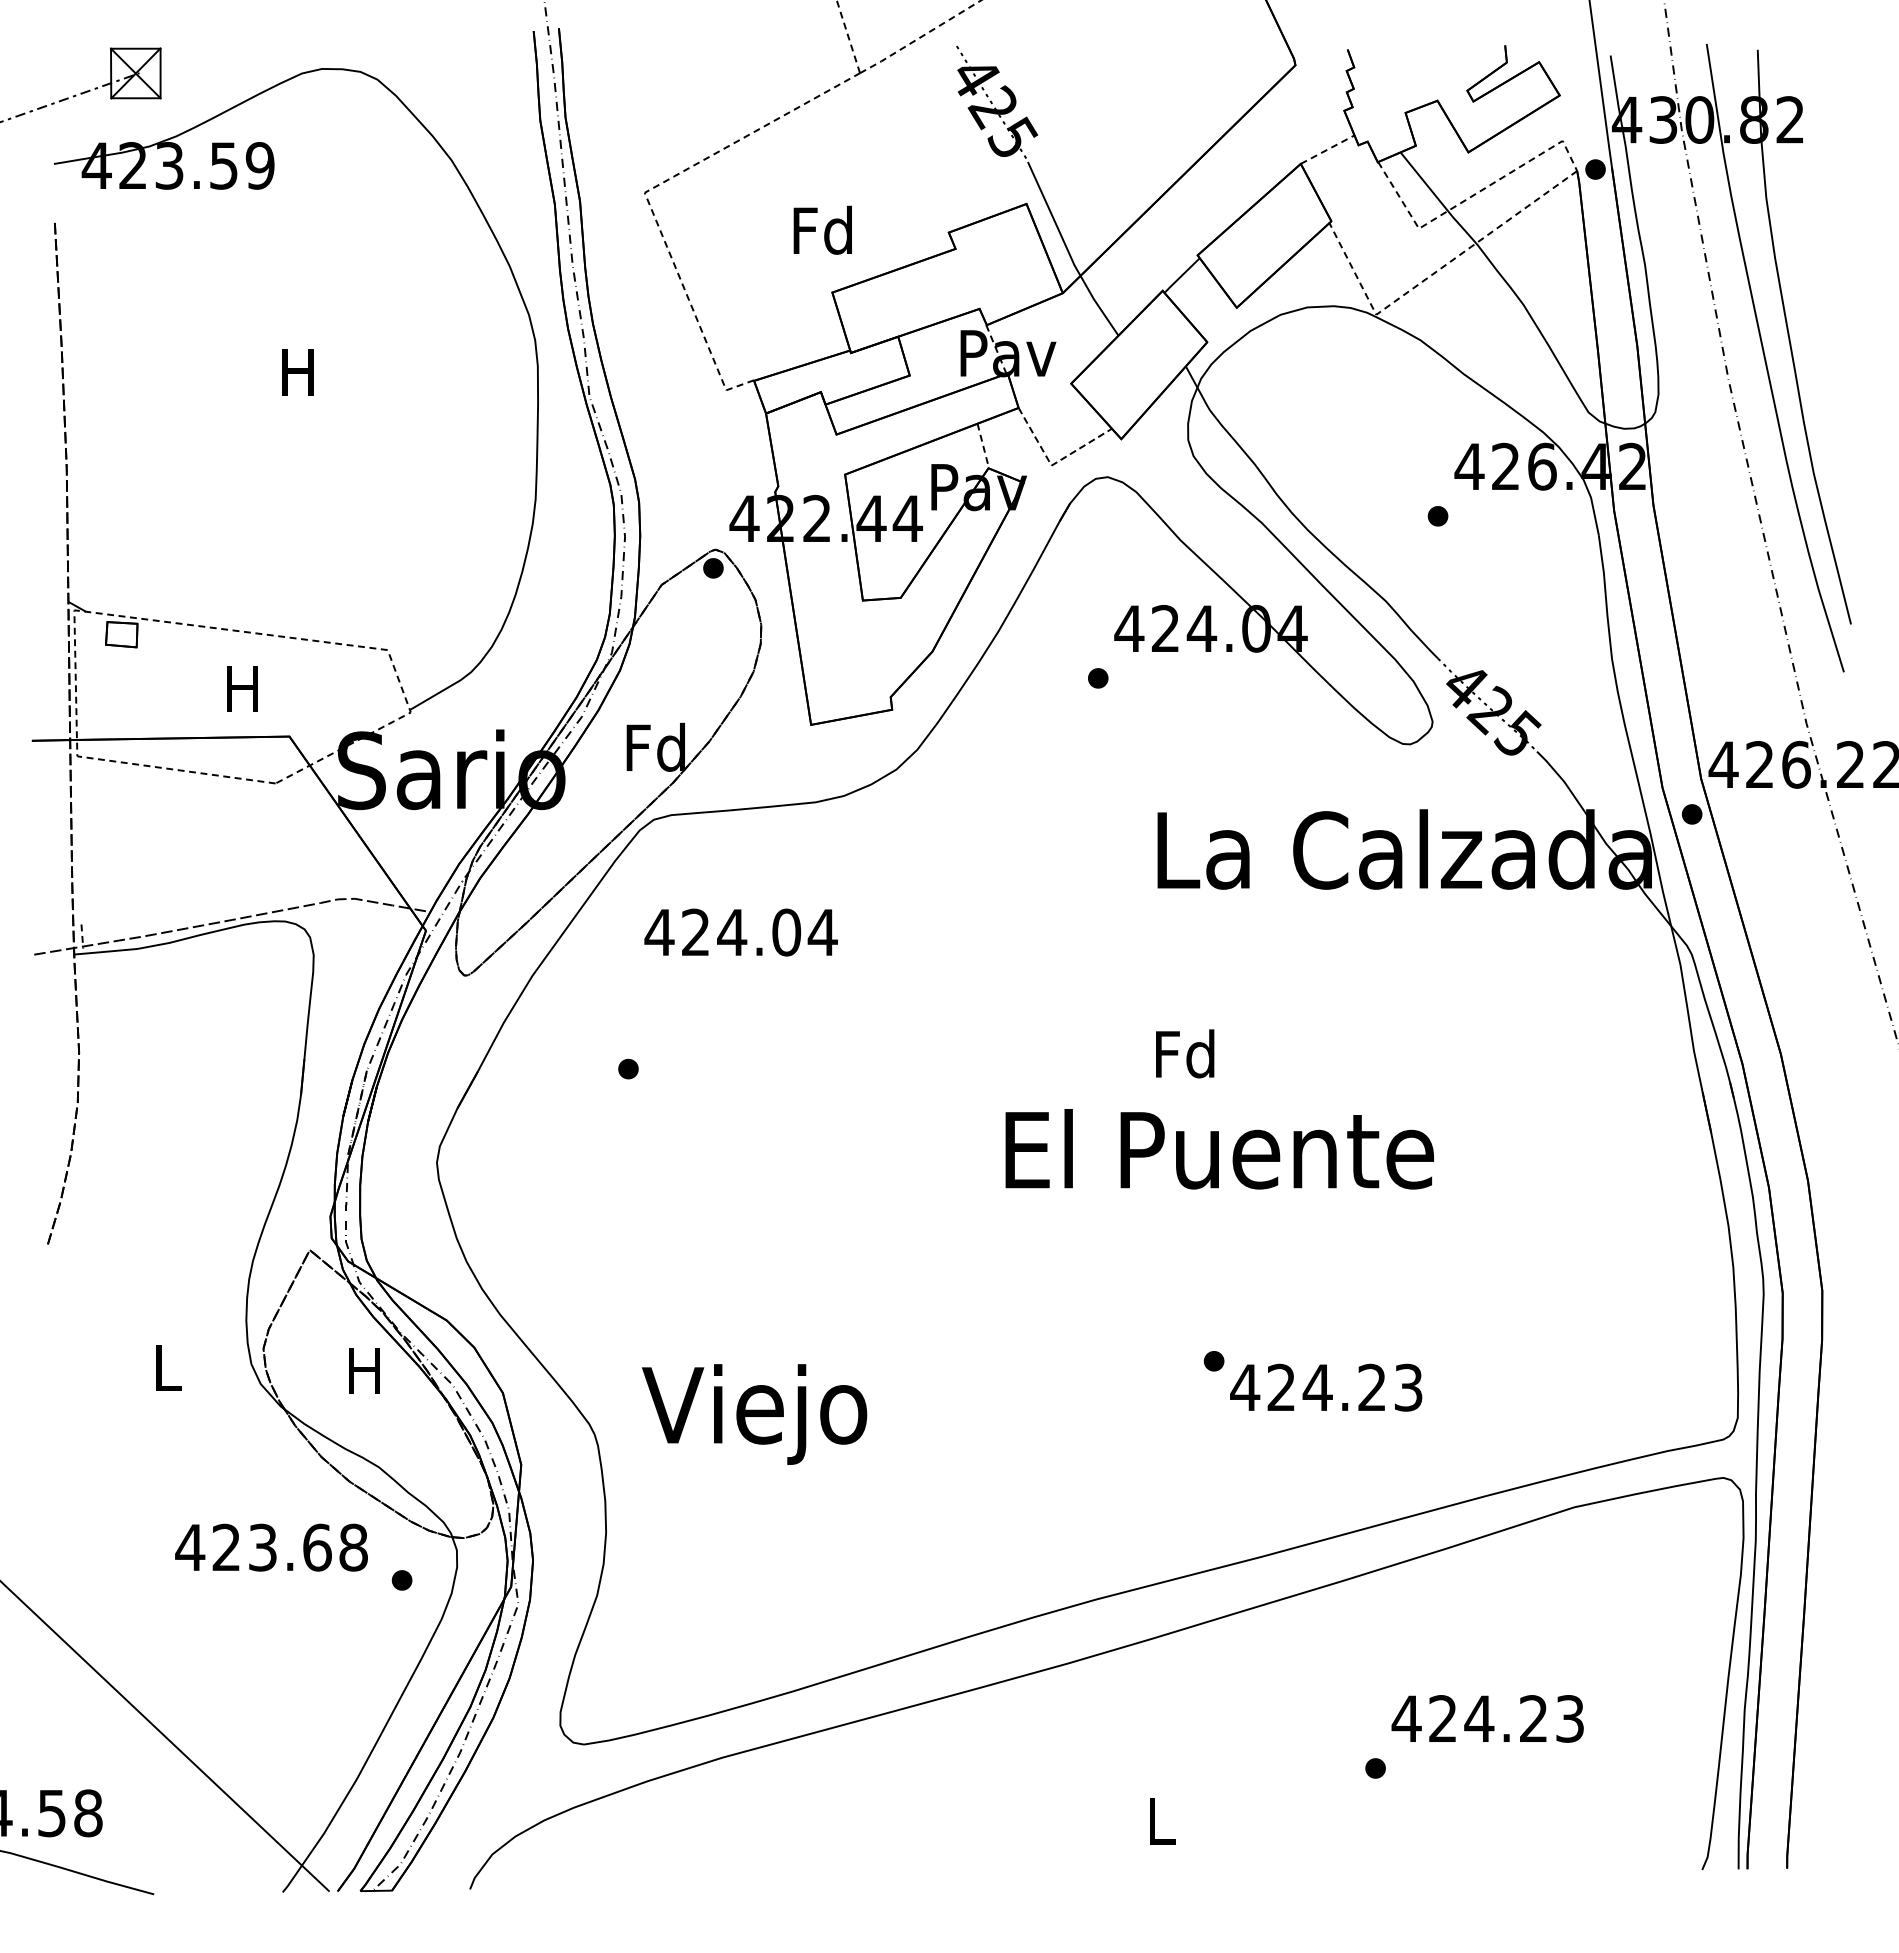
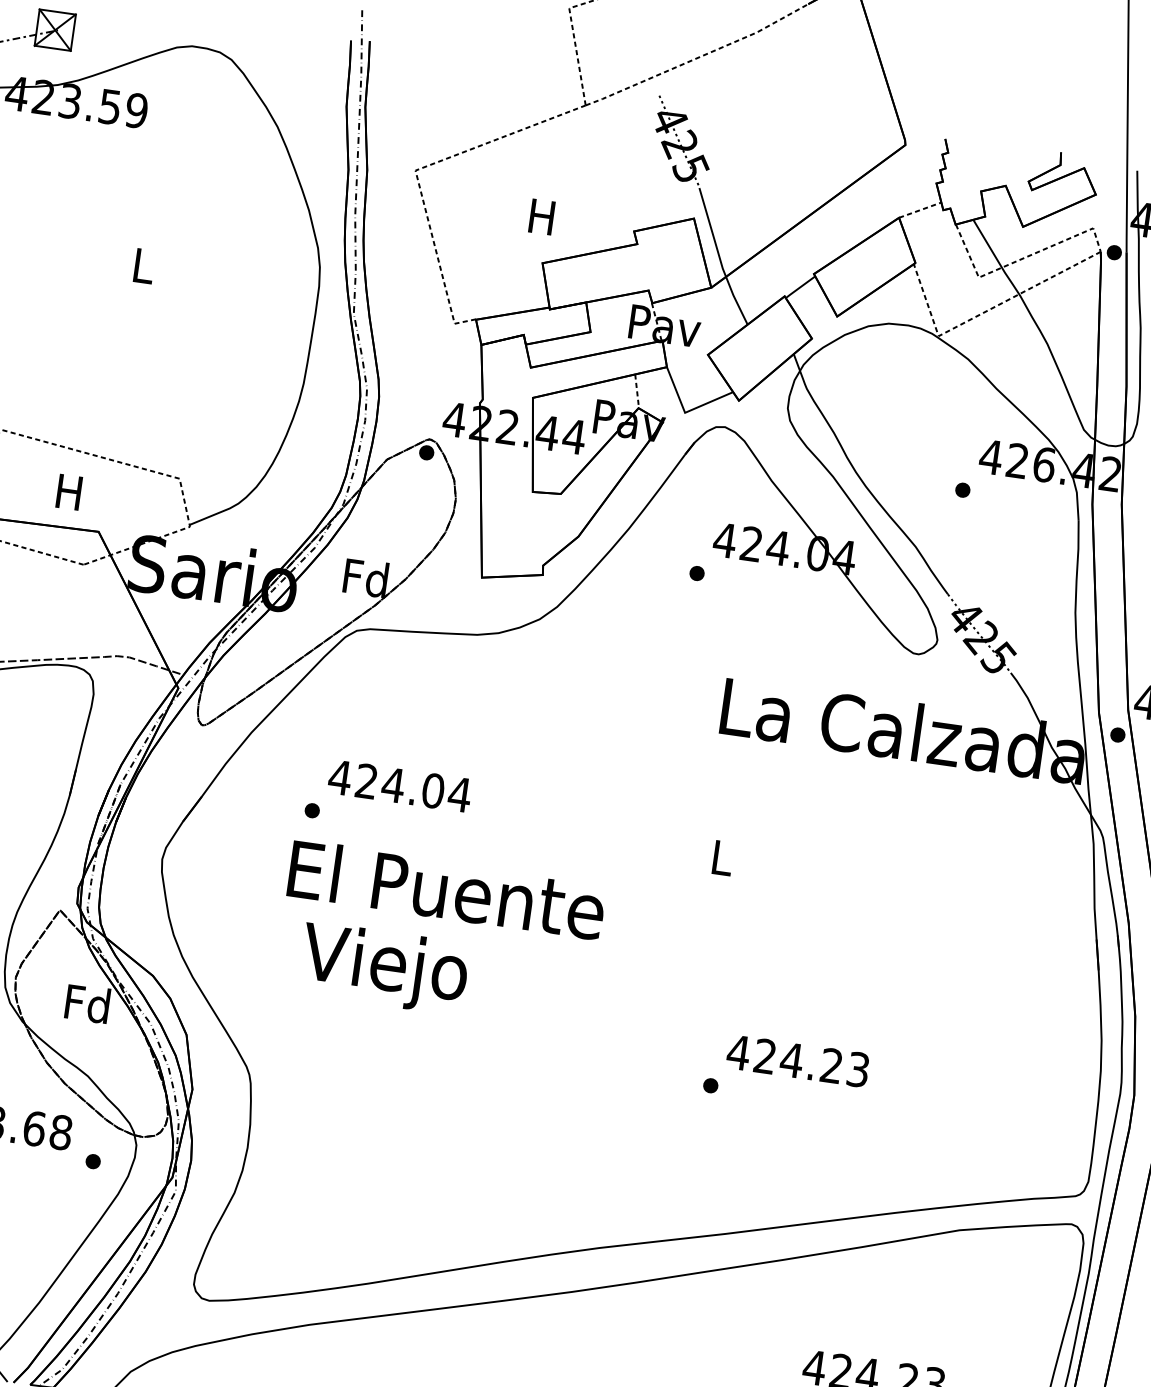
text: (822, 229) -> (541, 216), Fd -> H
text: (297, 372) -> (142, 266), H -> L
line: (1053, 464) -> (686, 412), dashed -> solid
text: (740, 932) -> (399, 786), moved
text: (1185, 1053) -> (721, 857), Fd -> L
text: (1219, 1149) -> (446, 889), moved
text: (364, 1369) -> (87, 1003), H -> Fd
text: (1326, 1387) -> (798, 1061), moved
text: (754, 1414) -> (384, 968), moved

